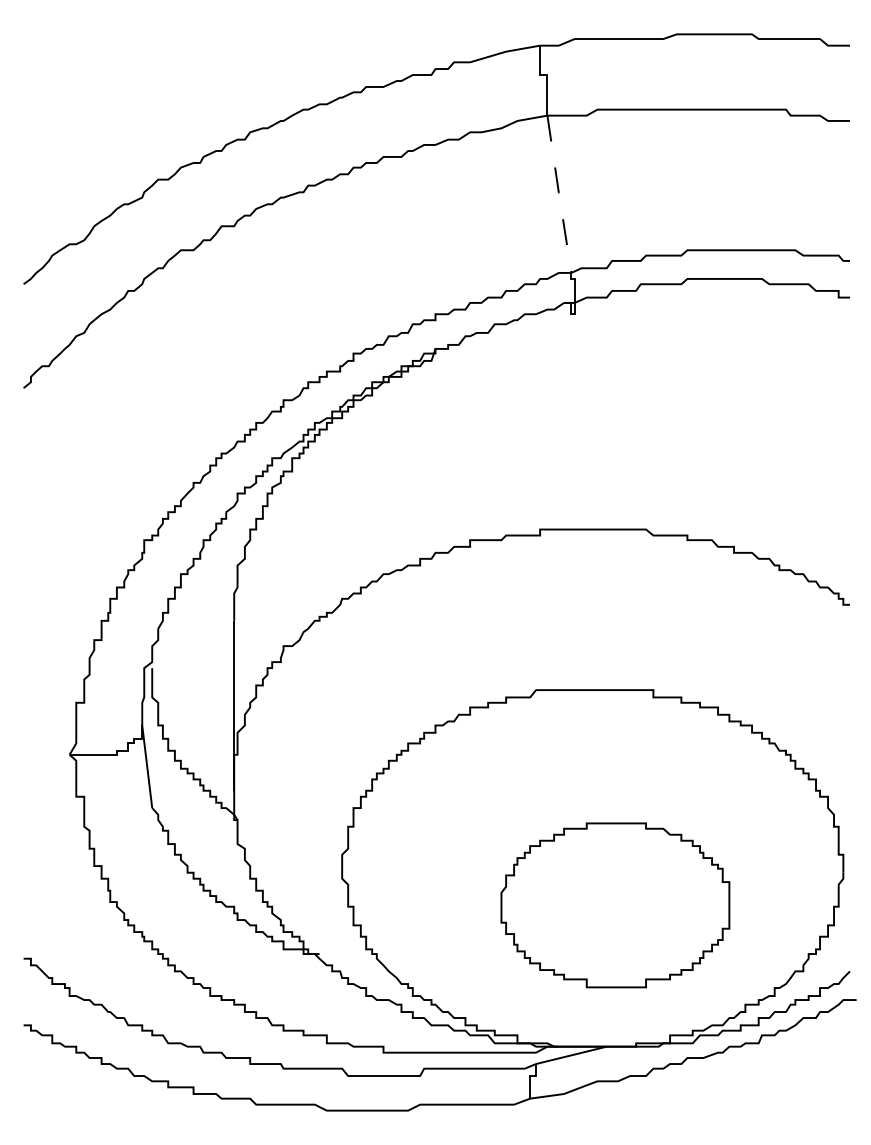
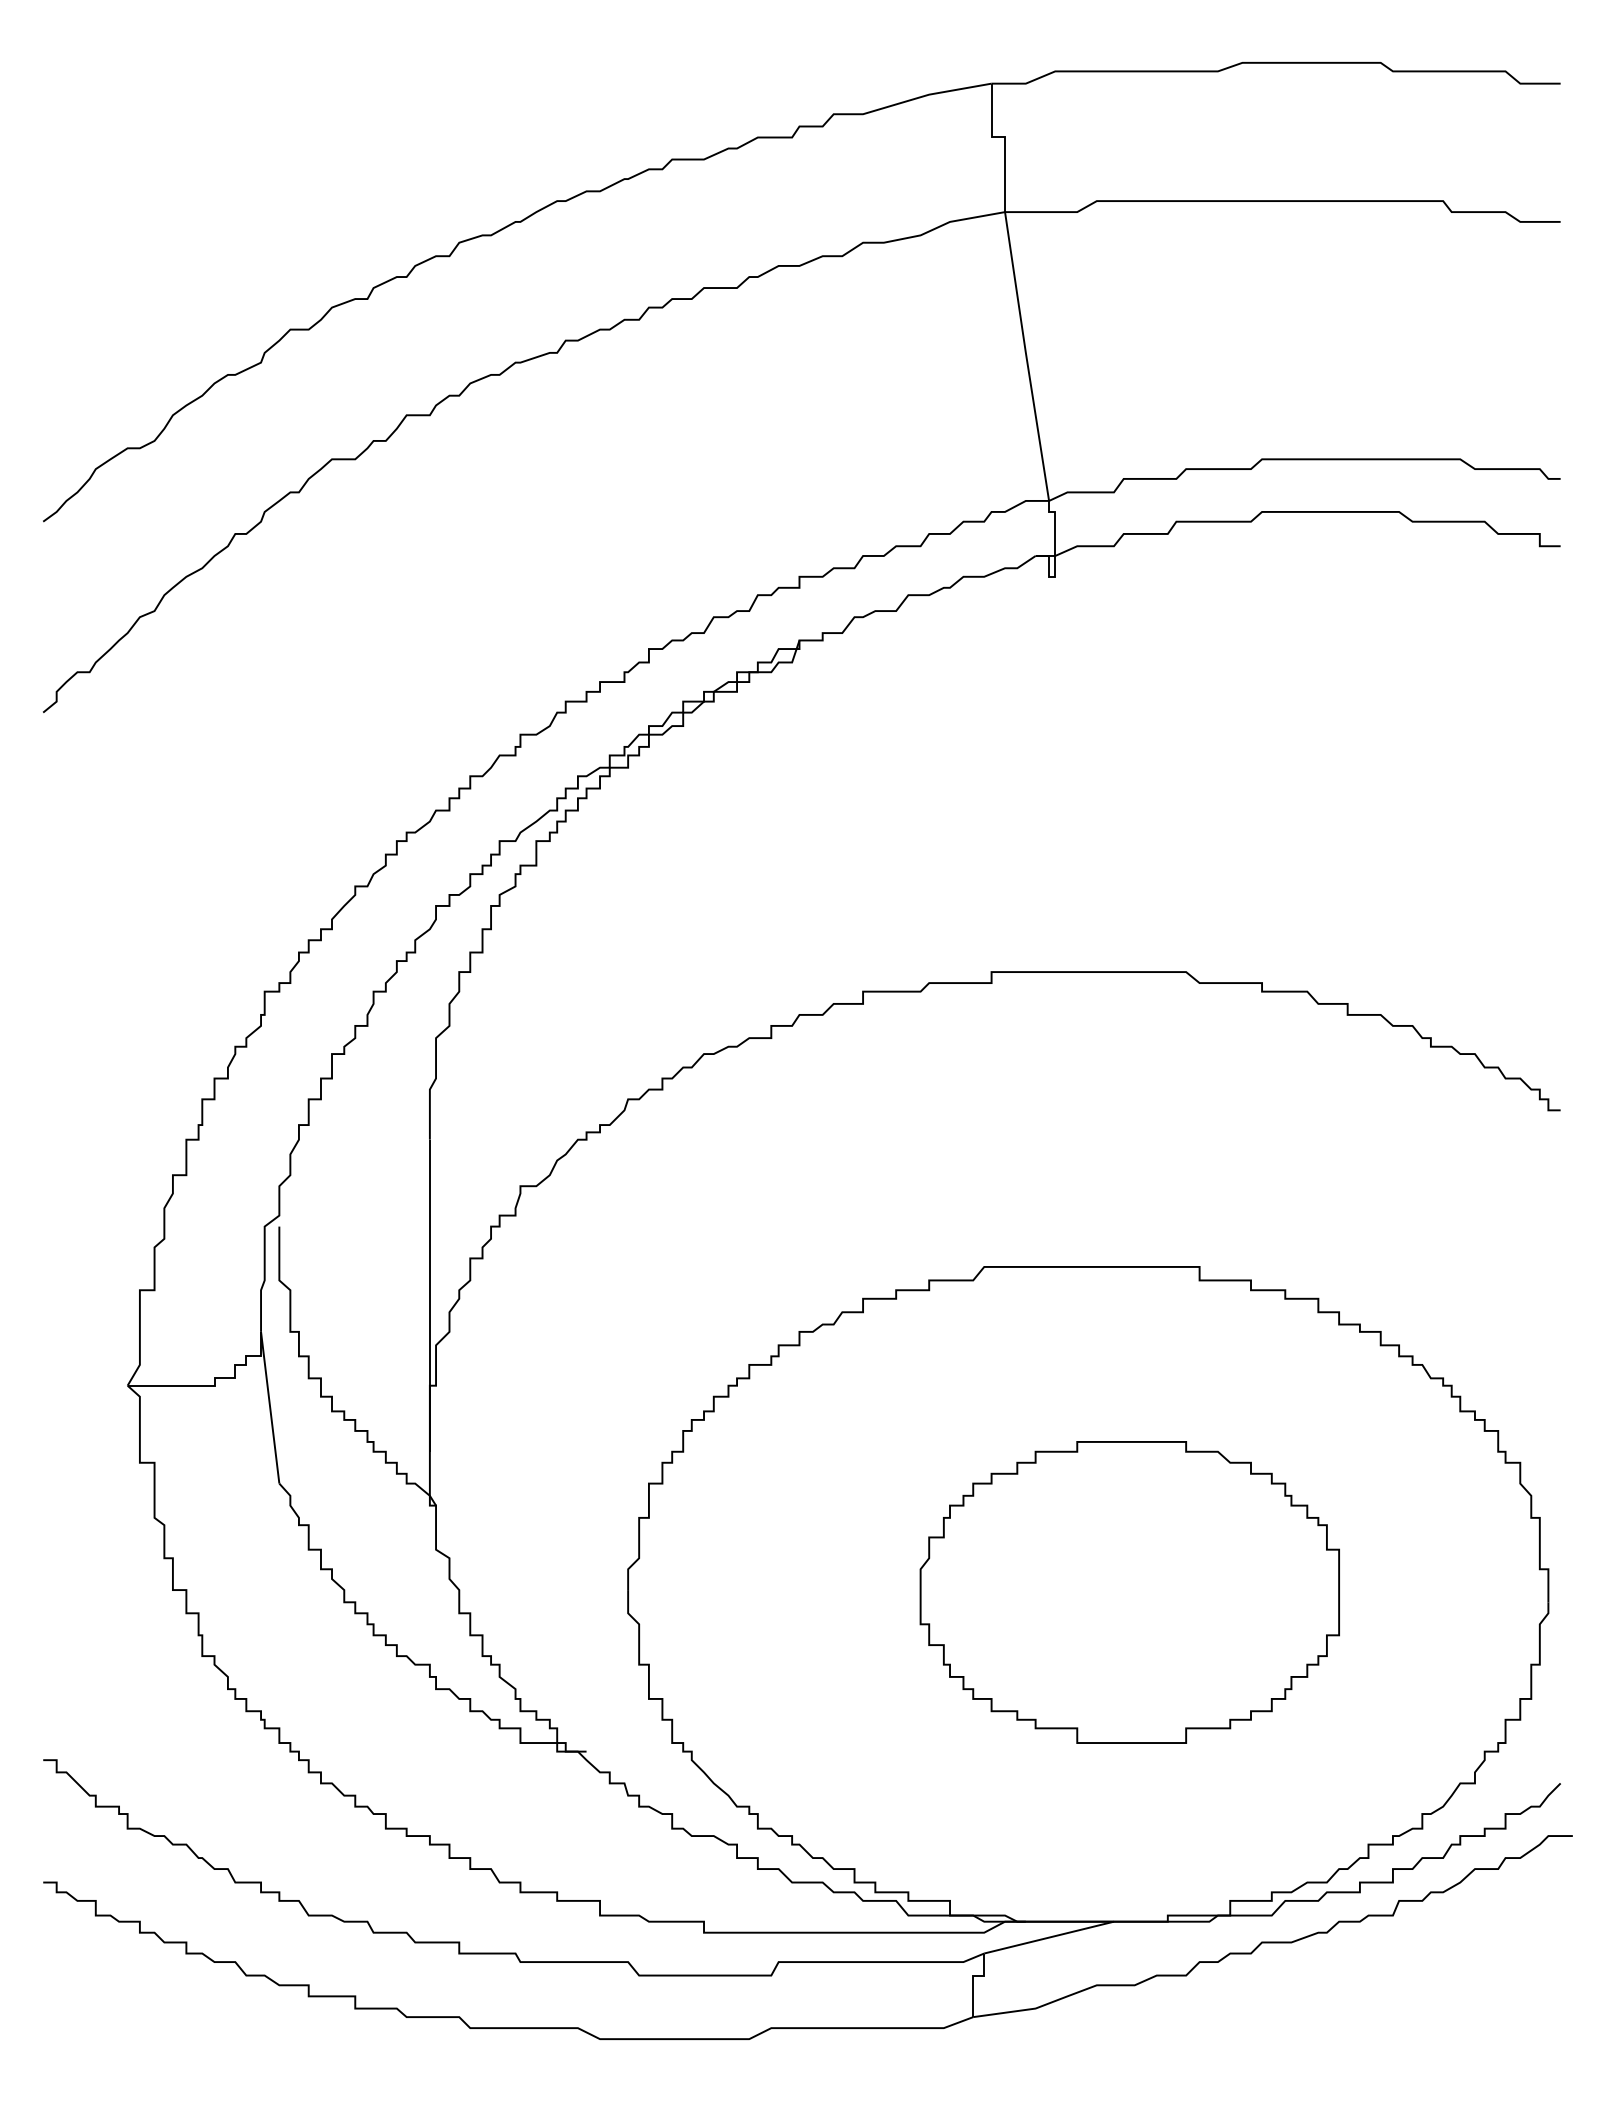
line: (559, 194) -> (1027, 356), dashed -> solid
part: (615, 905) -> (1130, 1592), moved

